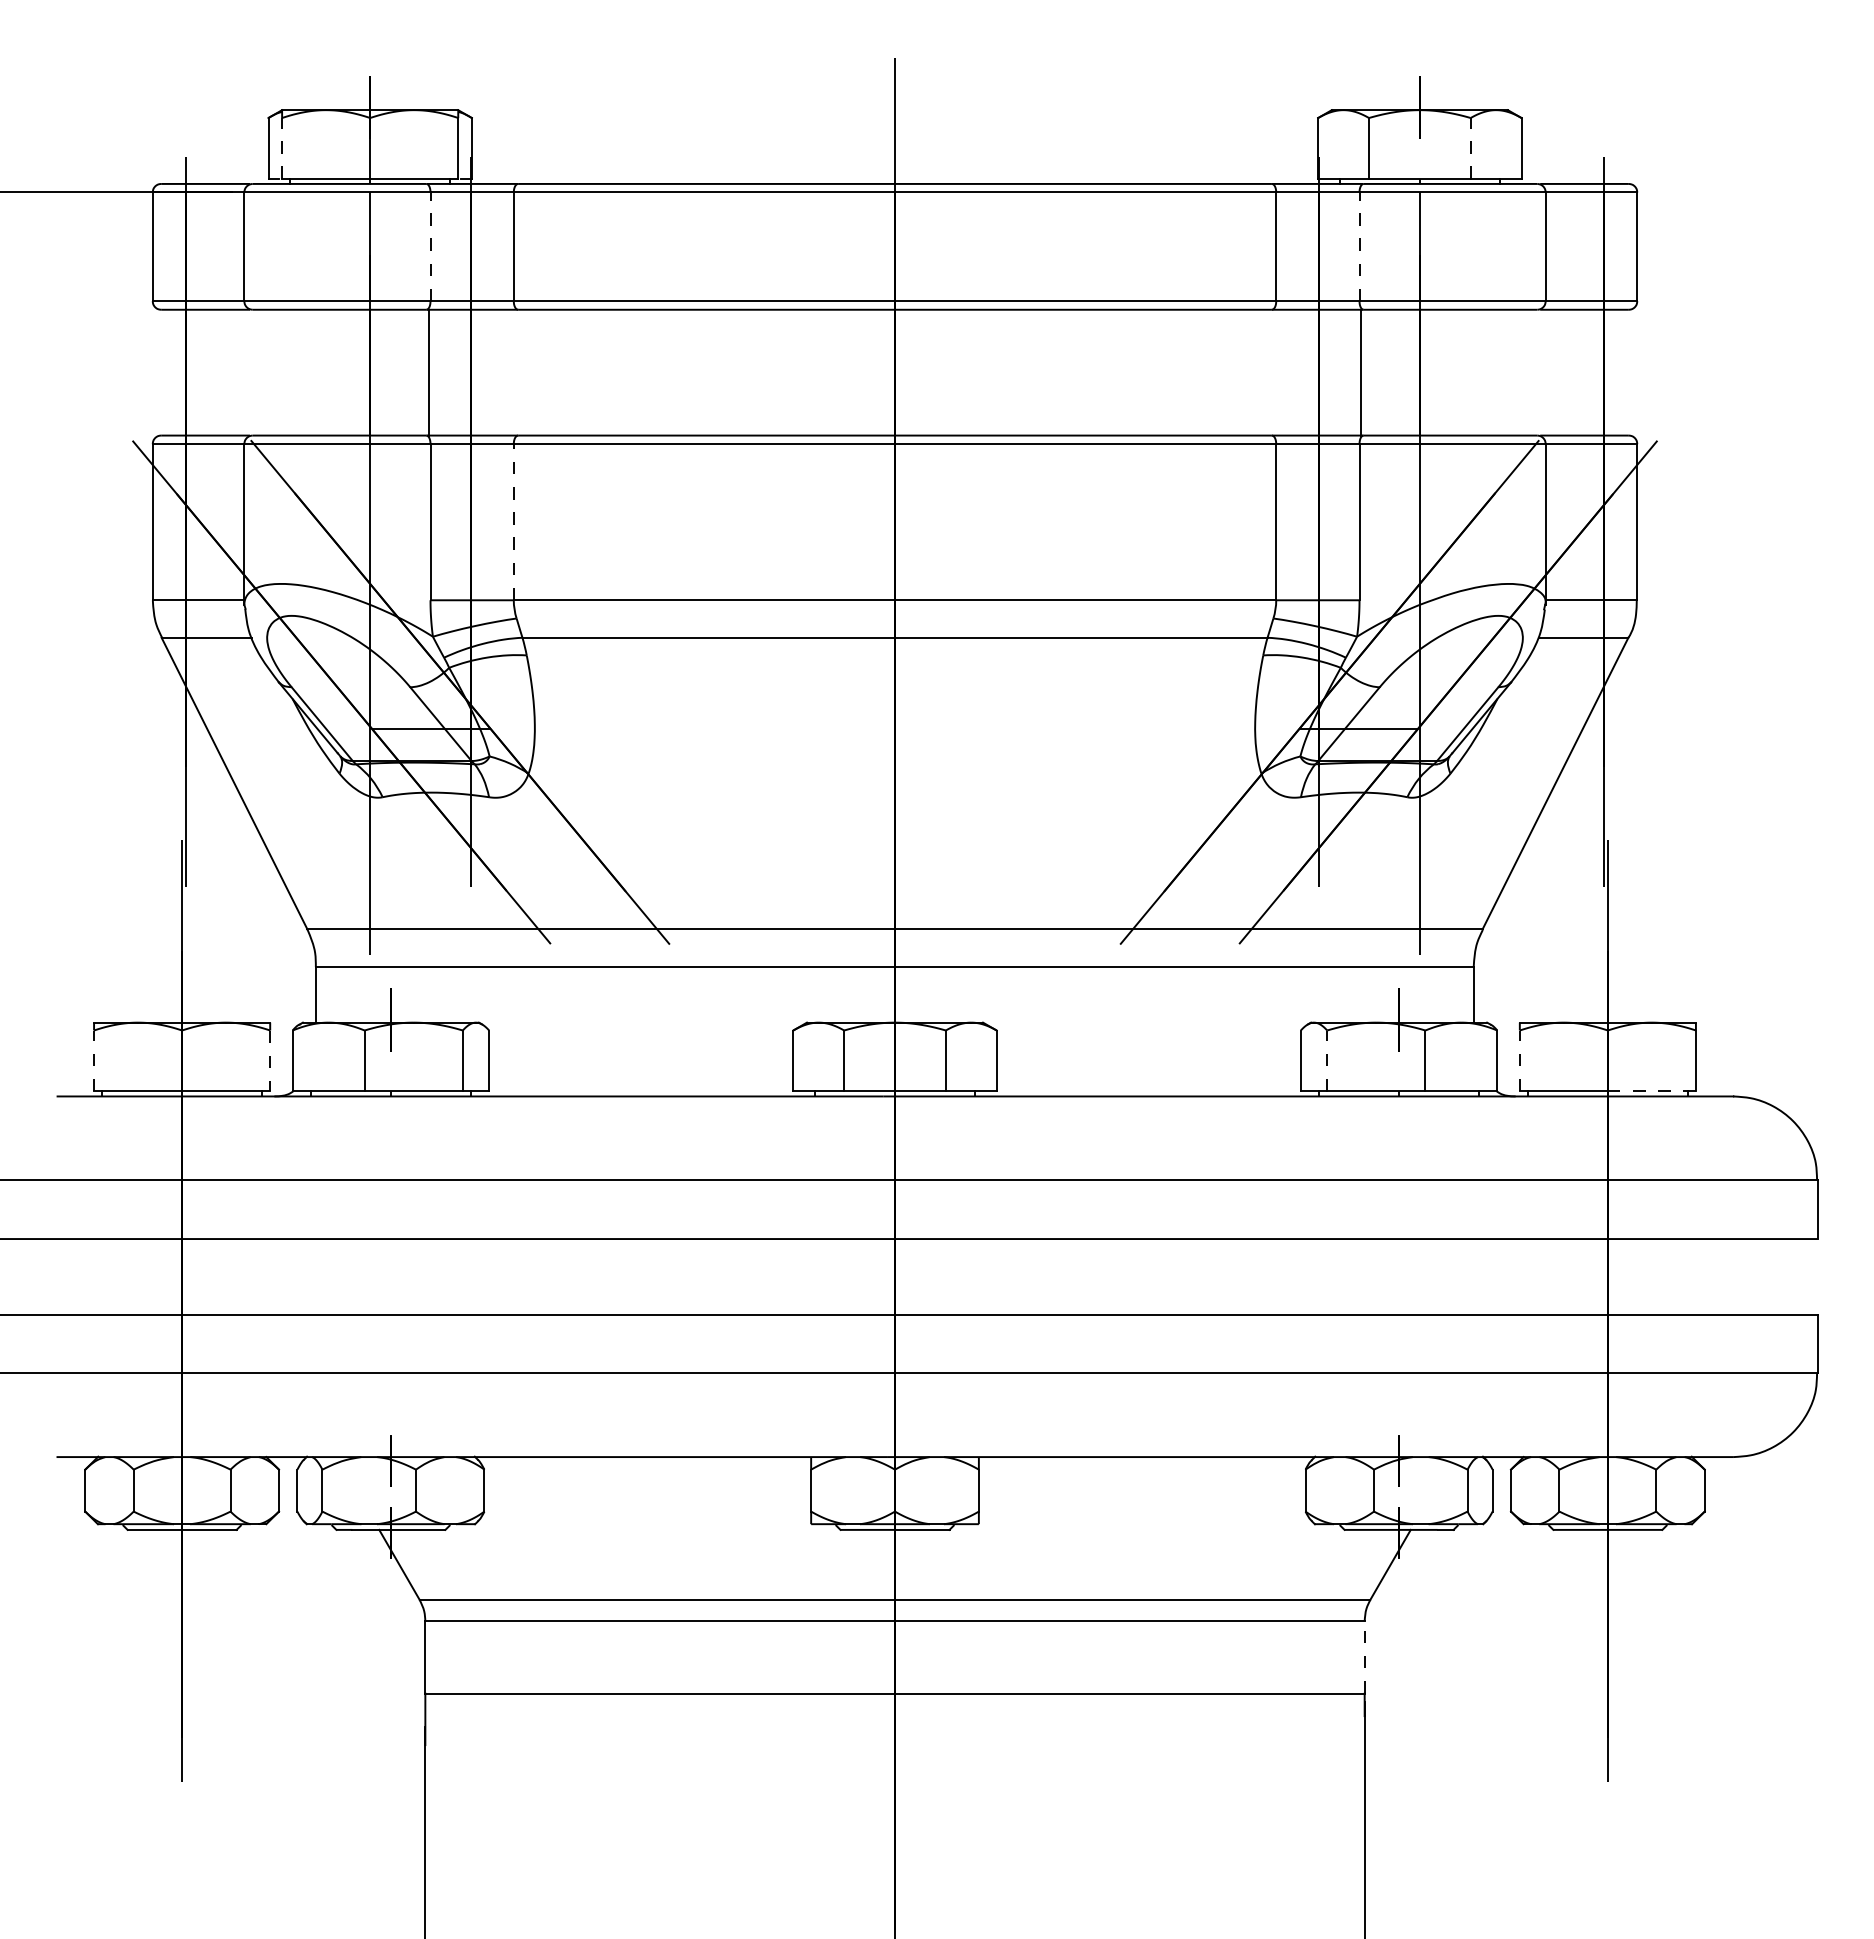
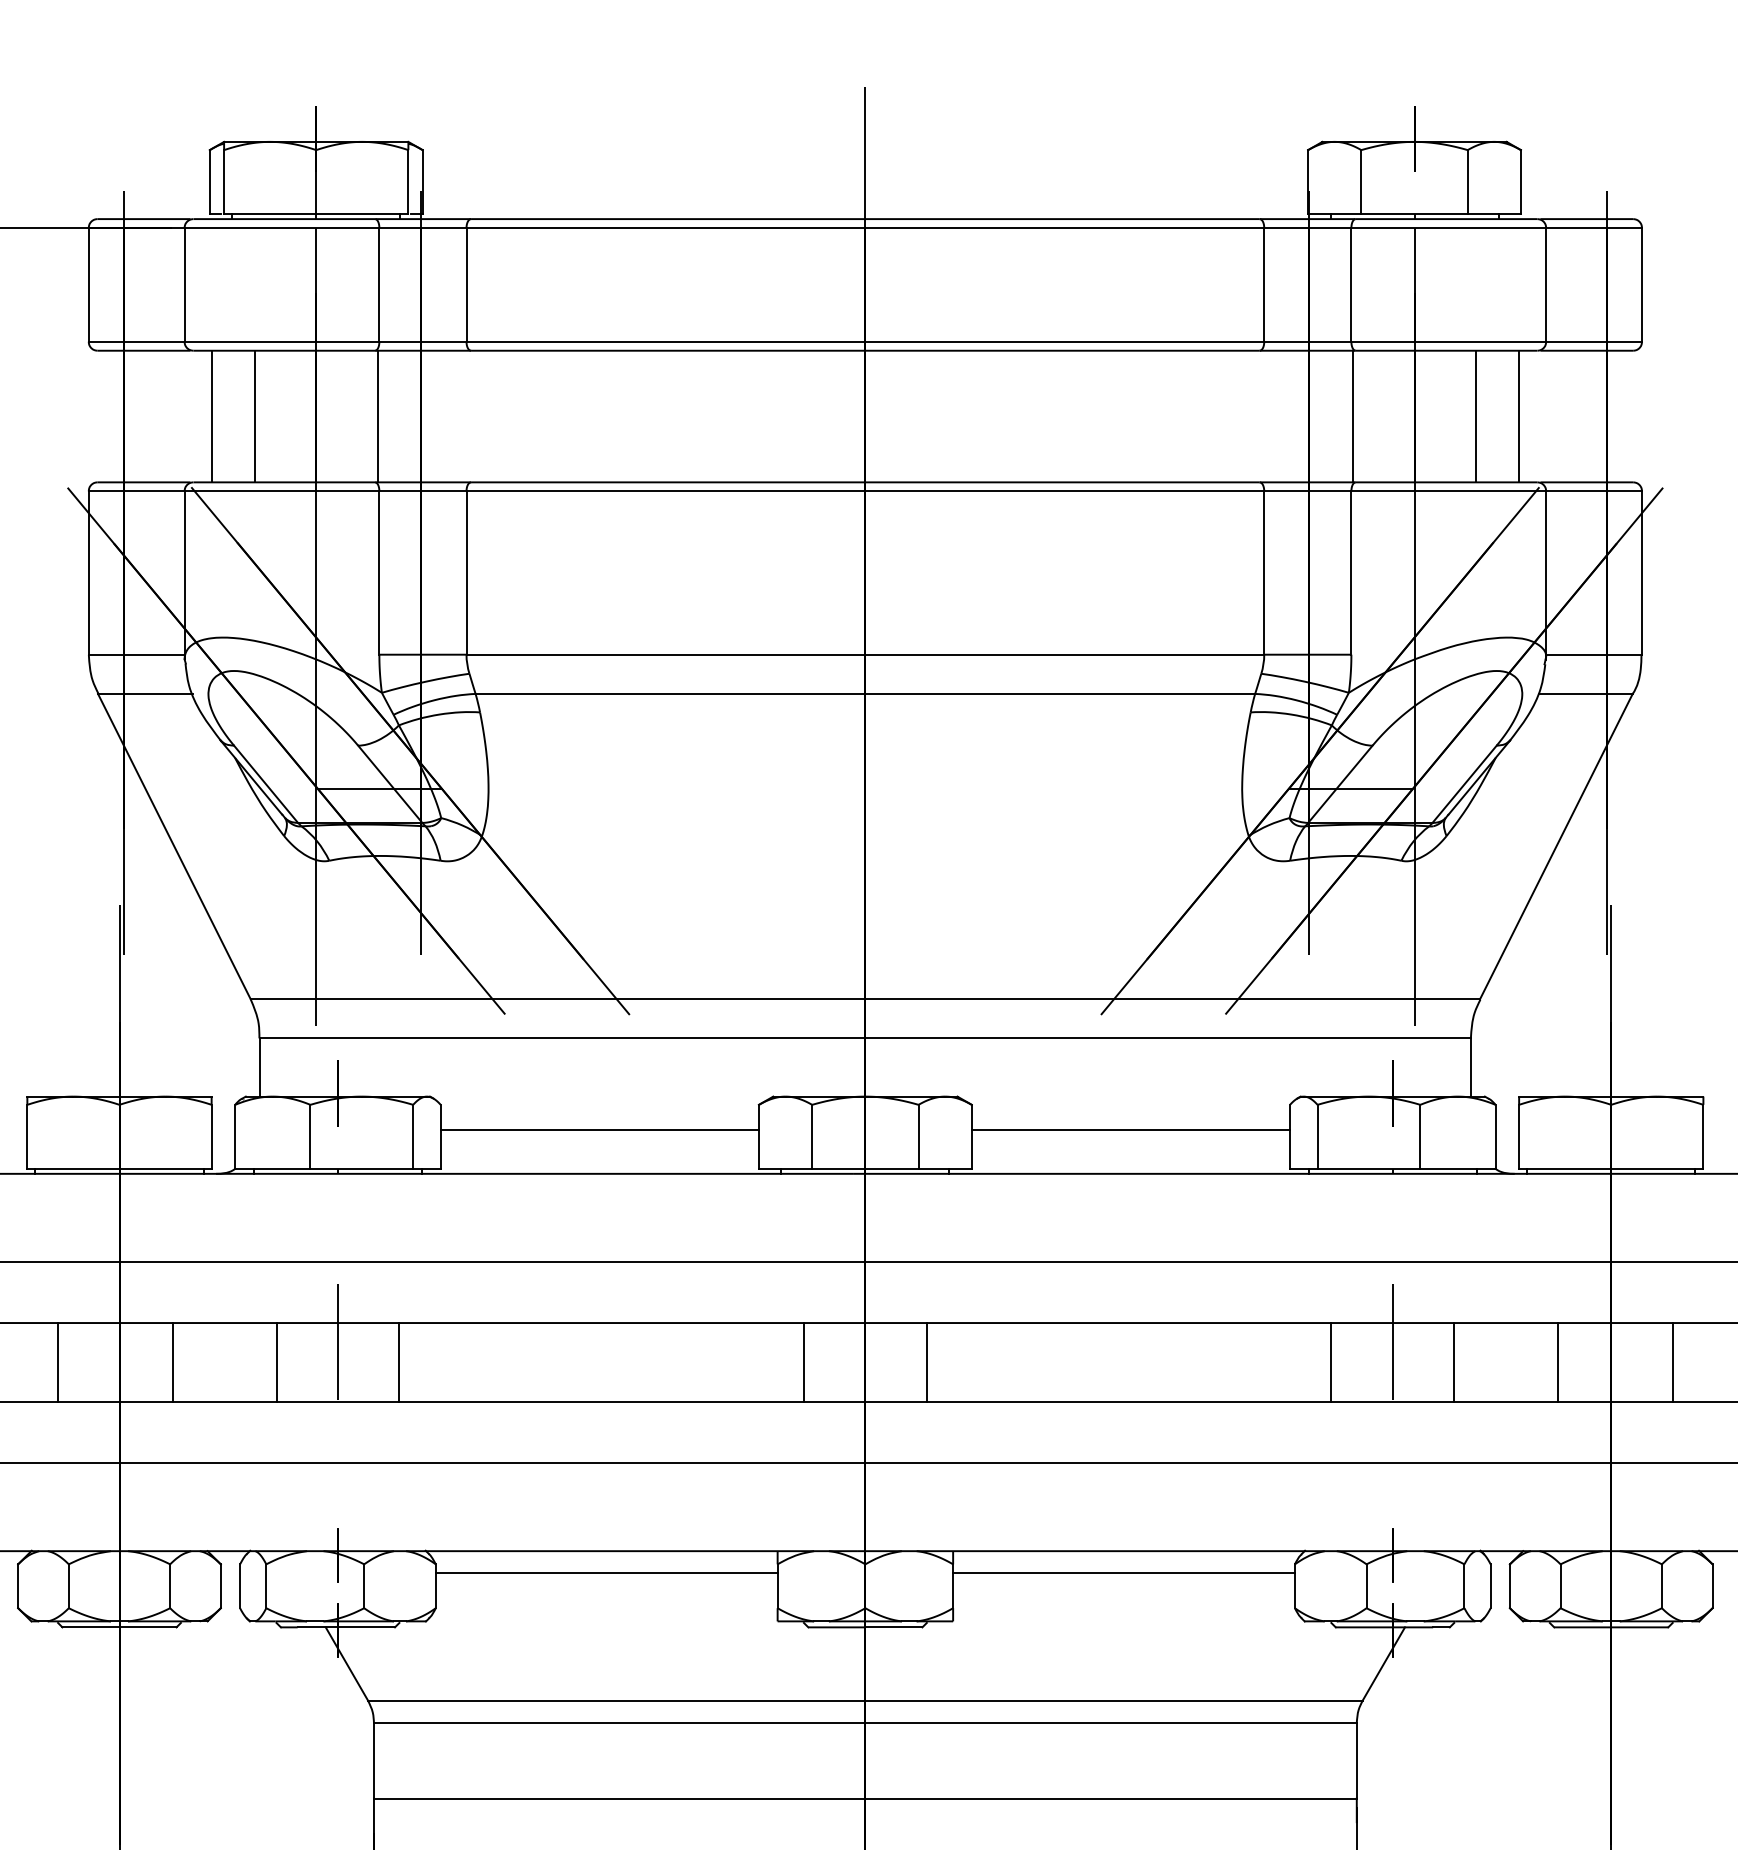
line: (282, 147) -> (224, 180), dashed -> solid
line: (1470, 147) -> (1467, 180), dashed -> solid
line: (430, 246) -> (379, 284), dashed -> solid
line: (1359, 246) -> (1351, 284), dashed -> solid
line: (270, 372) -> (211, 416), added
line: (311, 372) -> (254, 416), added
line: (1478, 372) -> (1475, 416), added
line: (1519, 372) -> (1518, 416), added
line: (513, 521) -> (466, 572), dashed -> solid
line: (641, 1054) -> (600, 1129), added
line: (1148, 1054) -> (1130, 1129), added
line: (94, 1060) -> (27, 1136), dashed -> solid
line: (1327, 1060) -> (1317, 1136), dashed -> solid
line: (1519, 1060) -> (1518, 1136), dashed -> solid
line: (270, 1061) -> (211, 1137), dashed -> solid
line: (1652, 1091) -> (1657, 1168), dashed -> solid
line: (390, 1257) -> (337, 1342), added
line: (1399, 1257) -> (1393, 1342), added
line: (123, 1276) -> (58, 1362), added
line: (233, 1276) -> (173, 1362), added
line: (332, 1276) -> (276, 1362), added
line: (449, 1276) -> (399, 1362), added
line: (836, 1276) -> (804, 1362), added
line: (953, 1276) -> (926, 1362), added
line: (1340, 1276) -> (1331, 1362), added
line: (1457, 1276) -> (1453, 1362), added
line: (1556, 1276) -> (1557, 1362), added
line: (1666, 1276) -> (1672, 1362), added
line: (647, 1478) -> (606, 1573), added
line: (1141, 1478) -> (1123, 1573), added
line: (1364, 1656) -> (1356, 1759), dashed -> solid

